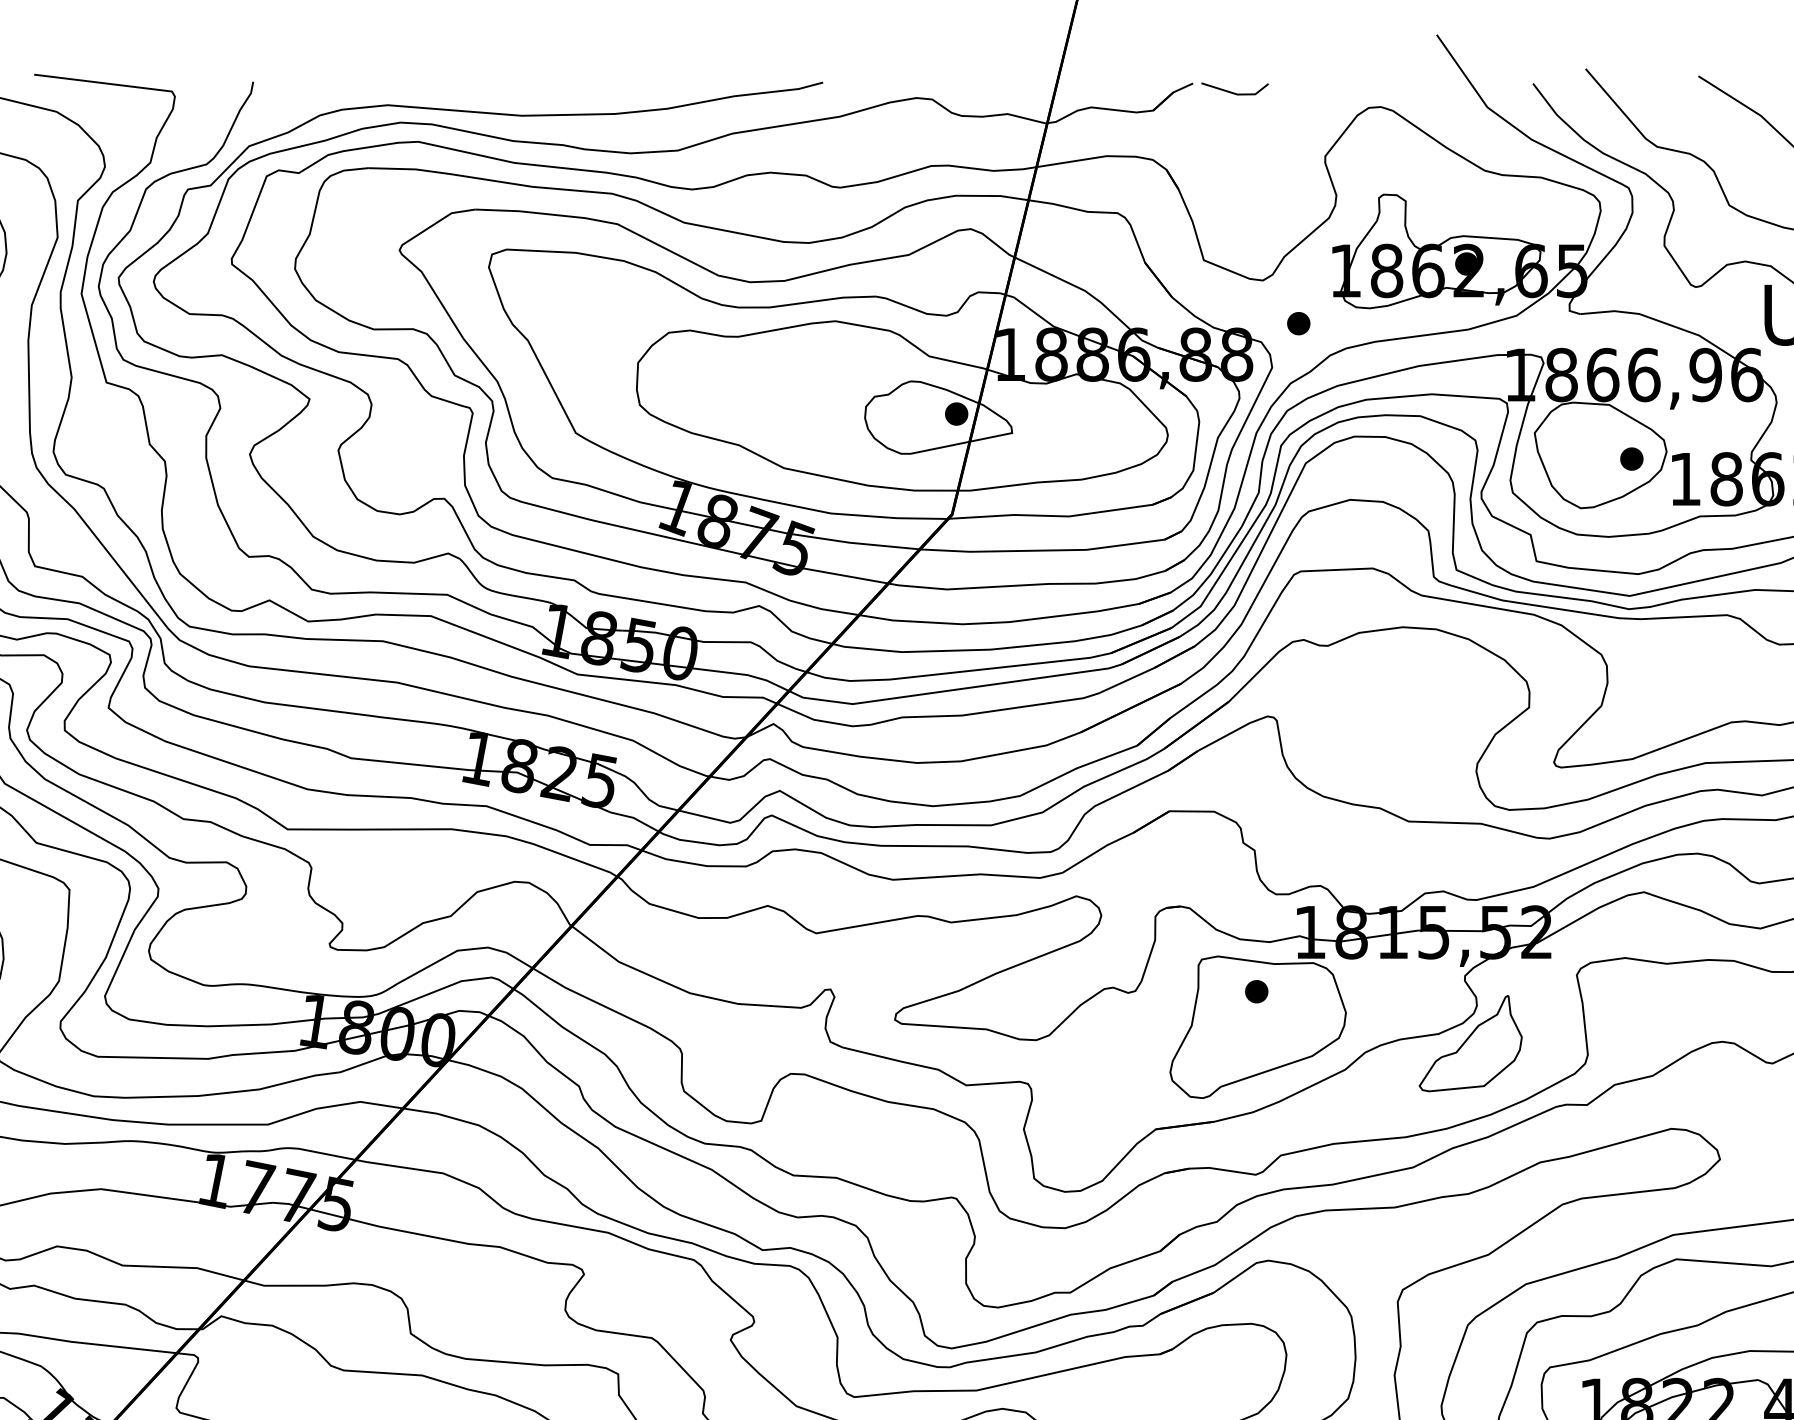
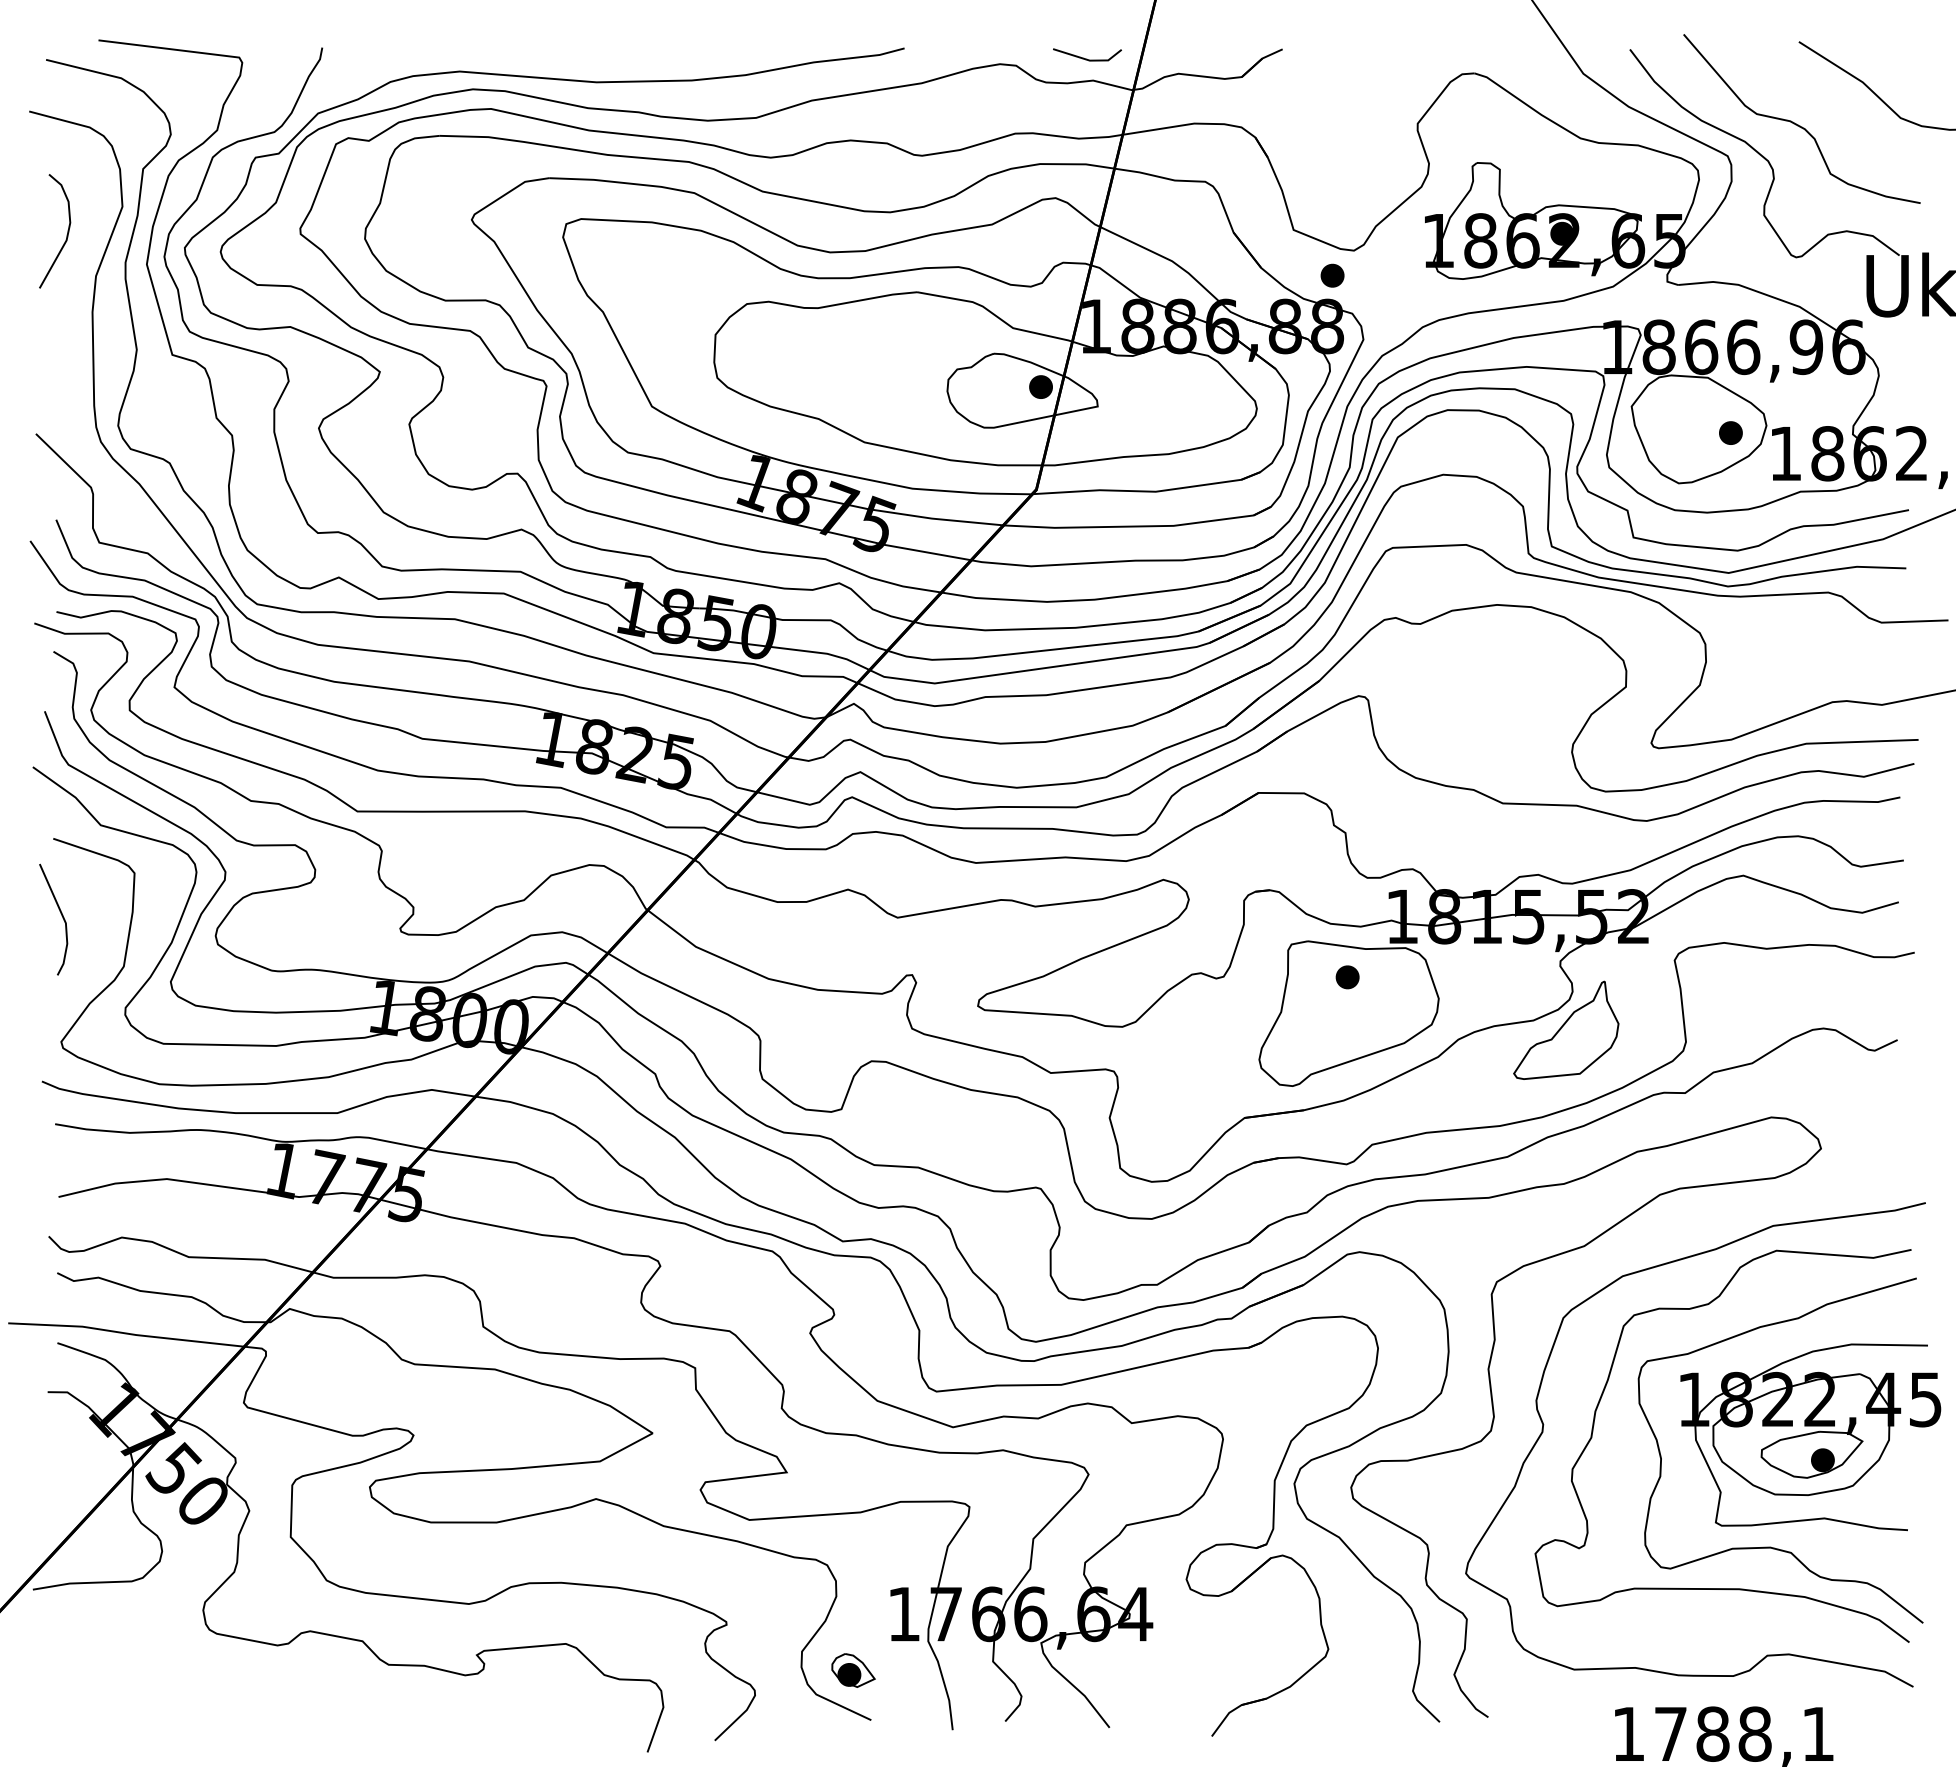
line: (1234, 92) -> (1086, 58), moved
part: (1298, 323) -> (1332, 275), moved

